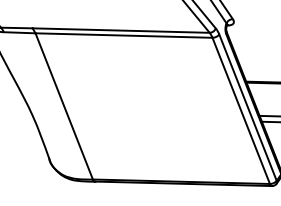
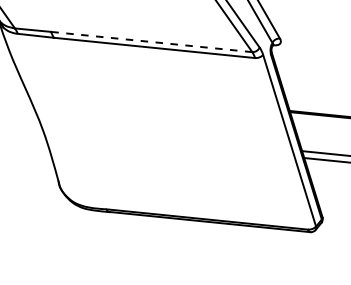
line: (121, 30) -> (151, 41), solid -> dashed
line: (63, 106) -> (79, 123), removed
line: (241, 110) -> (281, 143), removed

